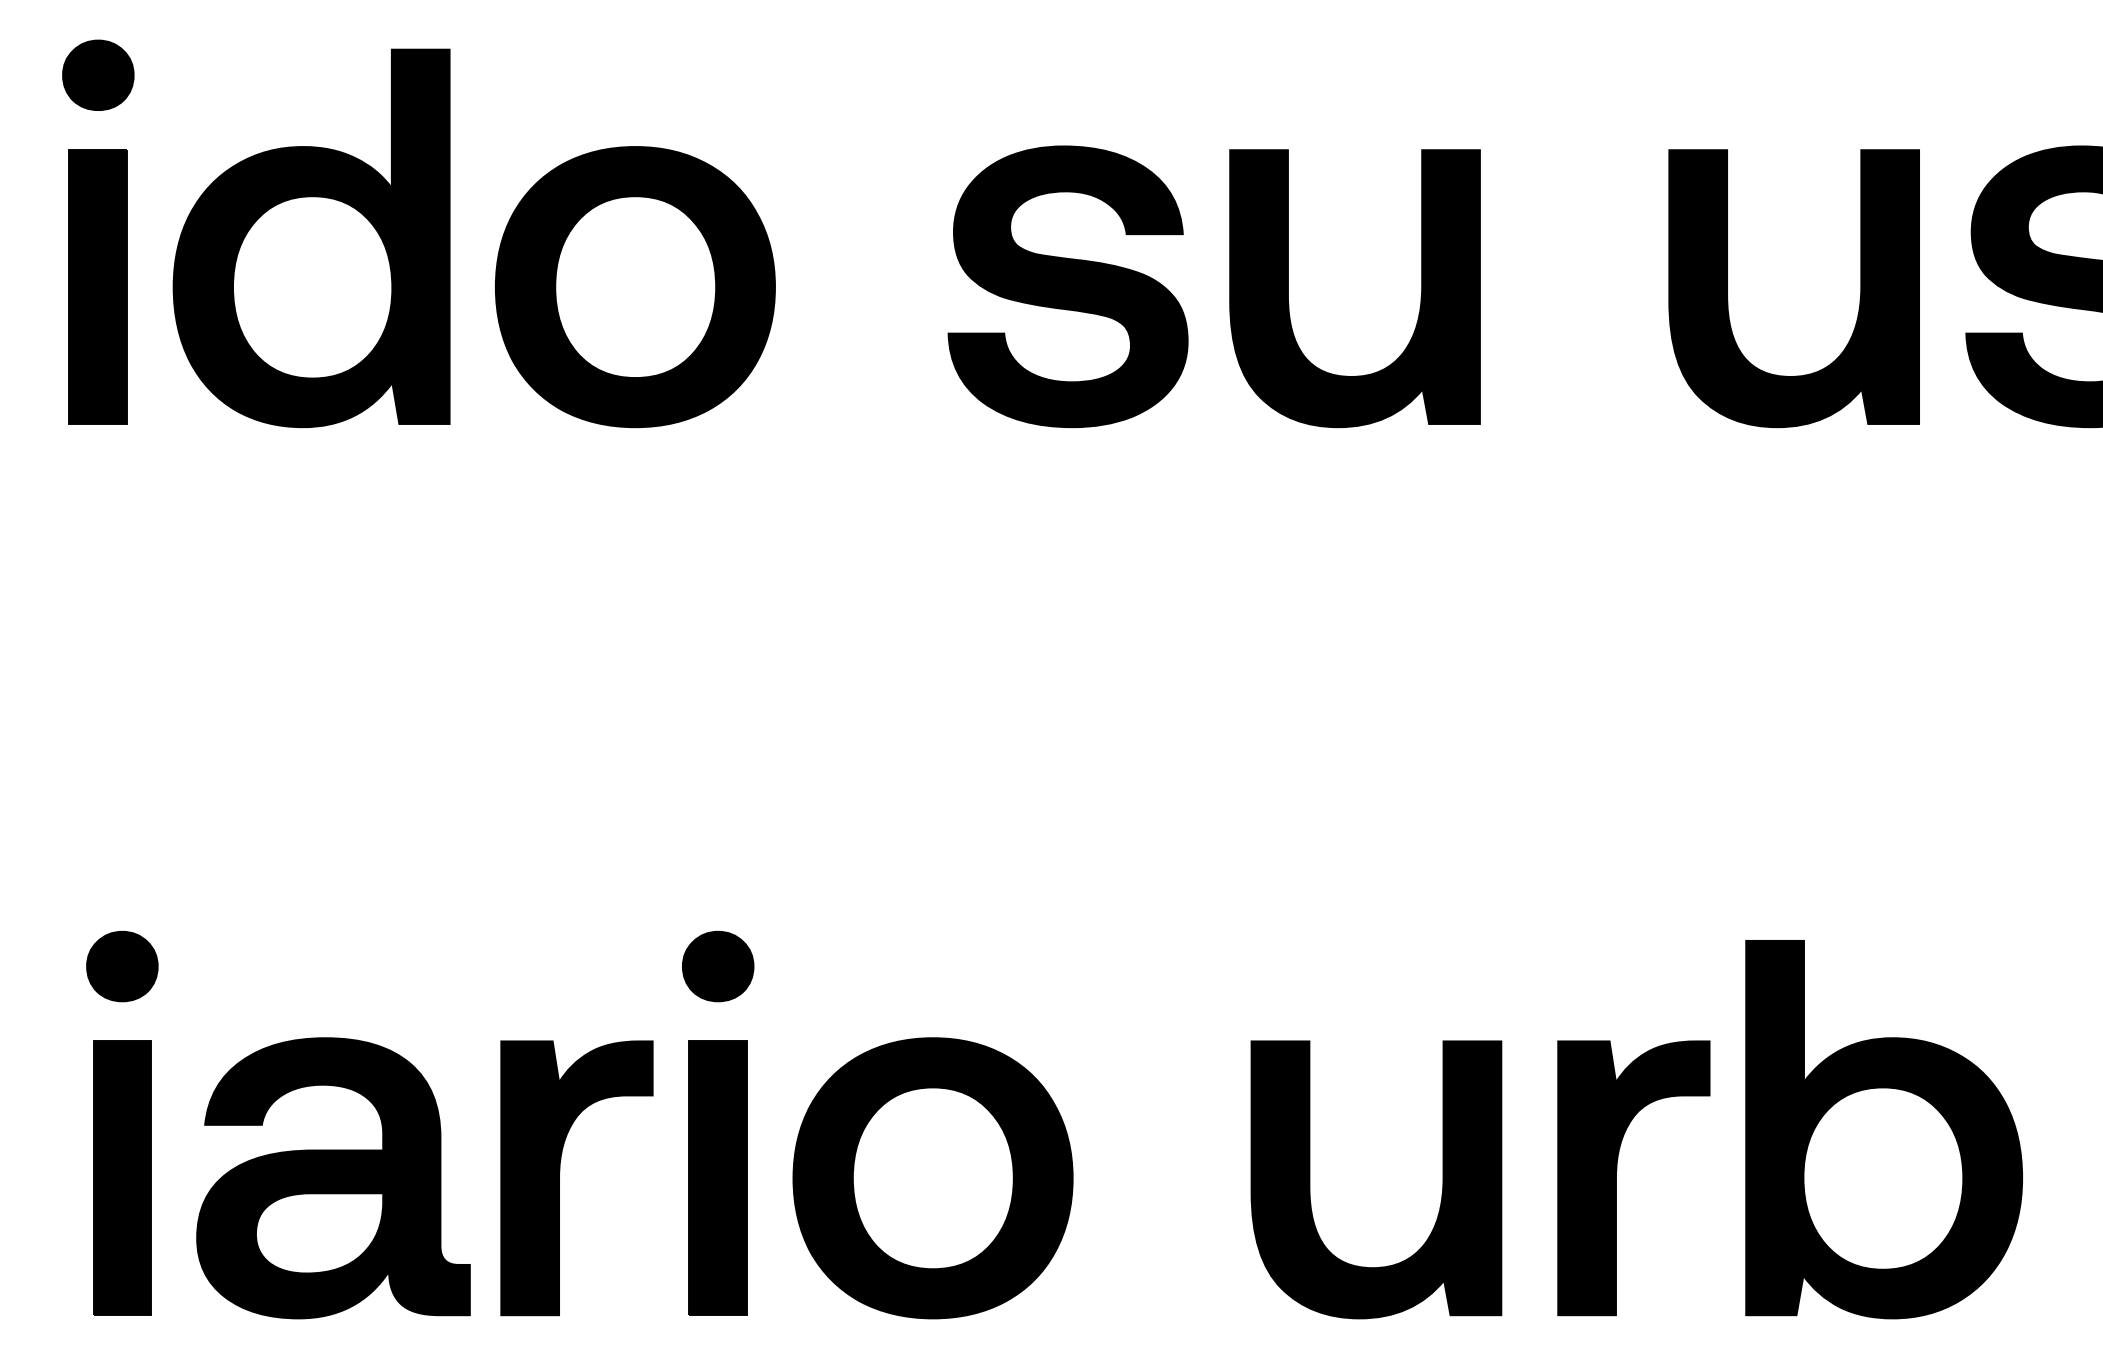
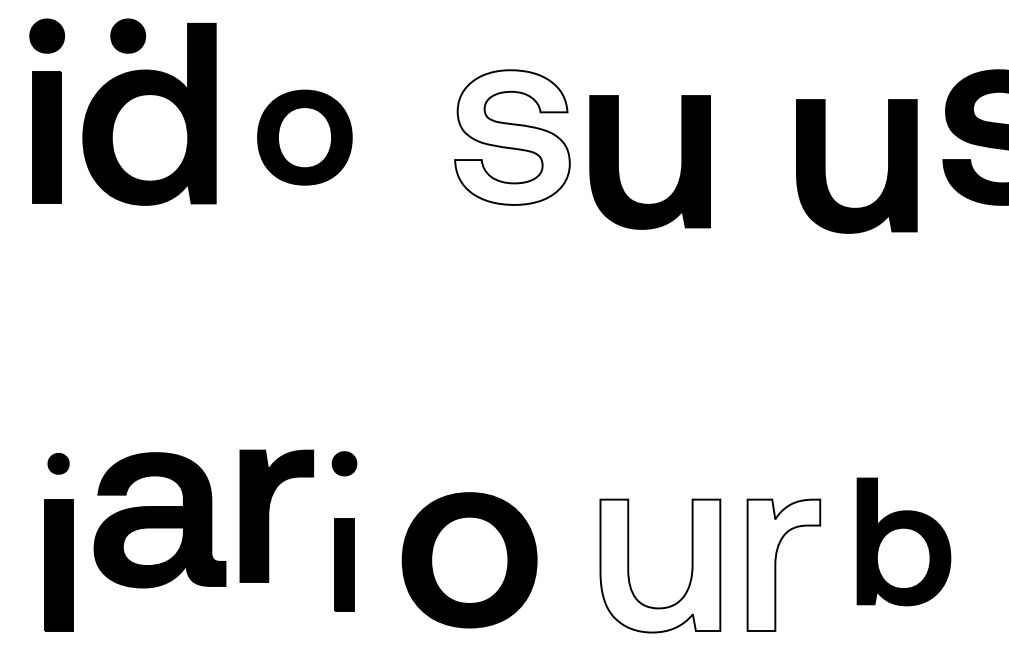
part: (265, 74) -> (127, 35), added
part: (634, 286) -> (304, 137), size x0.7
fill: (1068, 286) -> (512, 137), removed
part: (1289, 288) -> (618, 162), moved
part: (1728, 288) -> (825, 166), moved
part: (121, 966) -> (58, 463), size x0.6
part: (718, 966) -> (344, 463), size x0.7
part: (1883, 1128) -> (903, 541), size x0.7
part: (561, 1176) -> (269, 515), moved
fill: (1633, 1176) -> (783, 564), removed
part: (332, 1178) -> (159, 520), moved
part: (718, 1178) -> (344, 565), size x0.7
part: (932, 1178) -> (469, 560), moved
fill: (1376, 1178) -> (660, 565), removed

